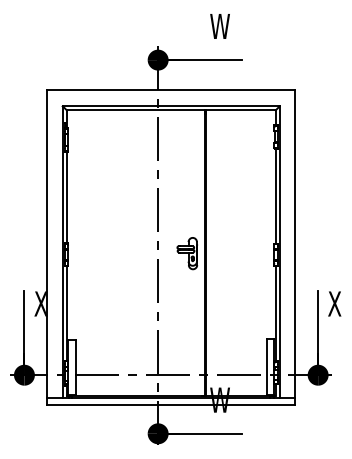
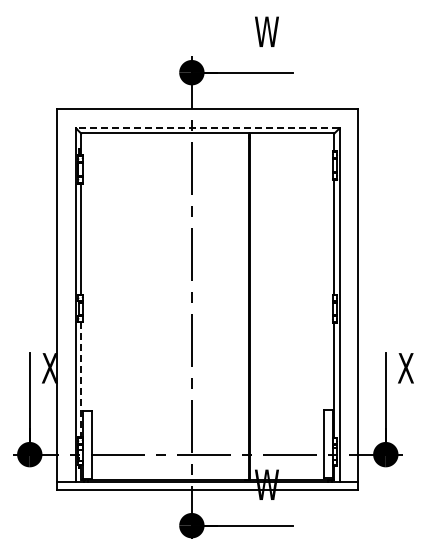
line: (171, 106) -> (207, 128), solid -> dashed
part: (187, 253) -> (227, 307), removed
line: (67, 313) -> (81, 379), solid -> dashed

